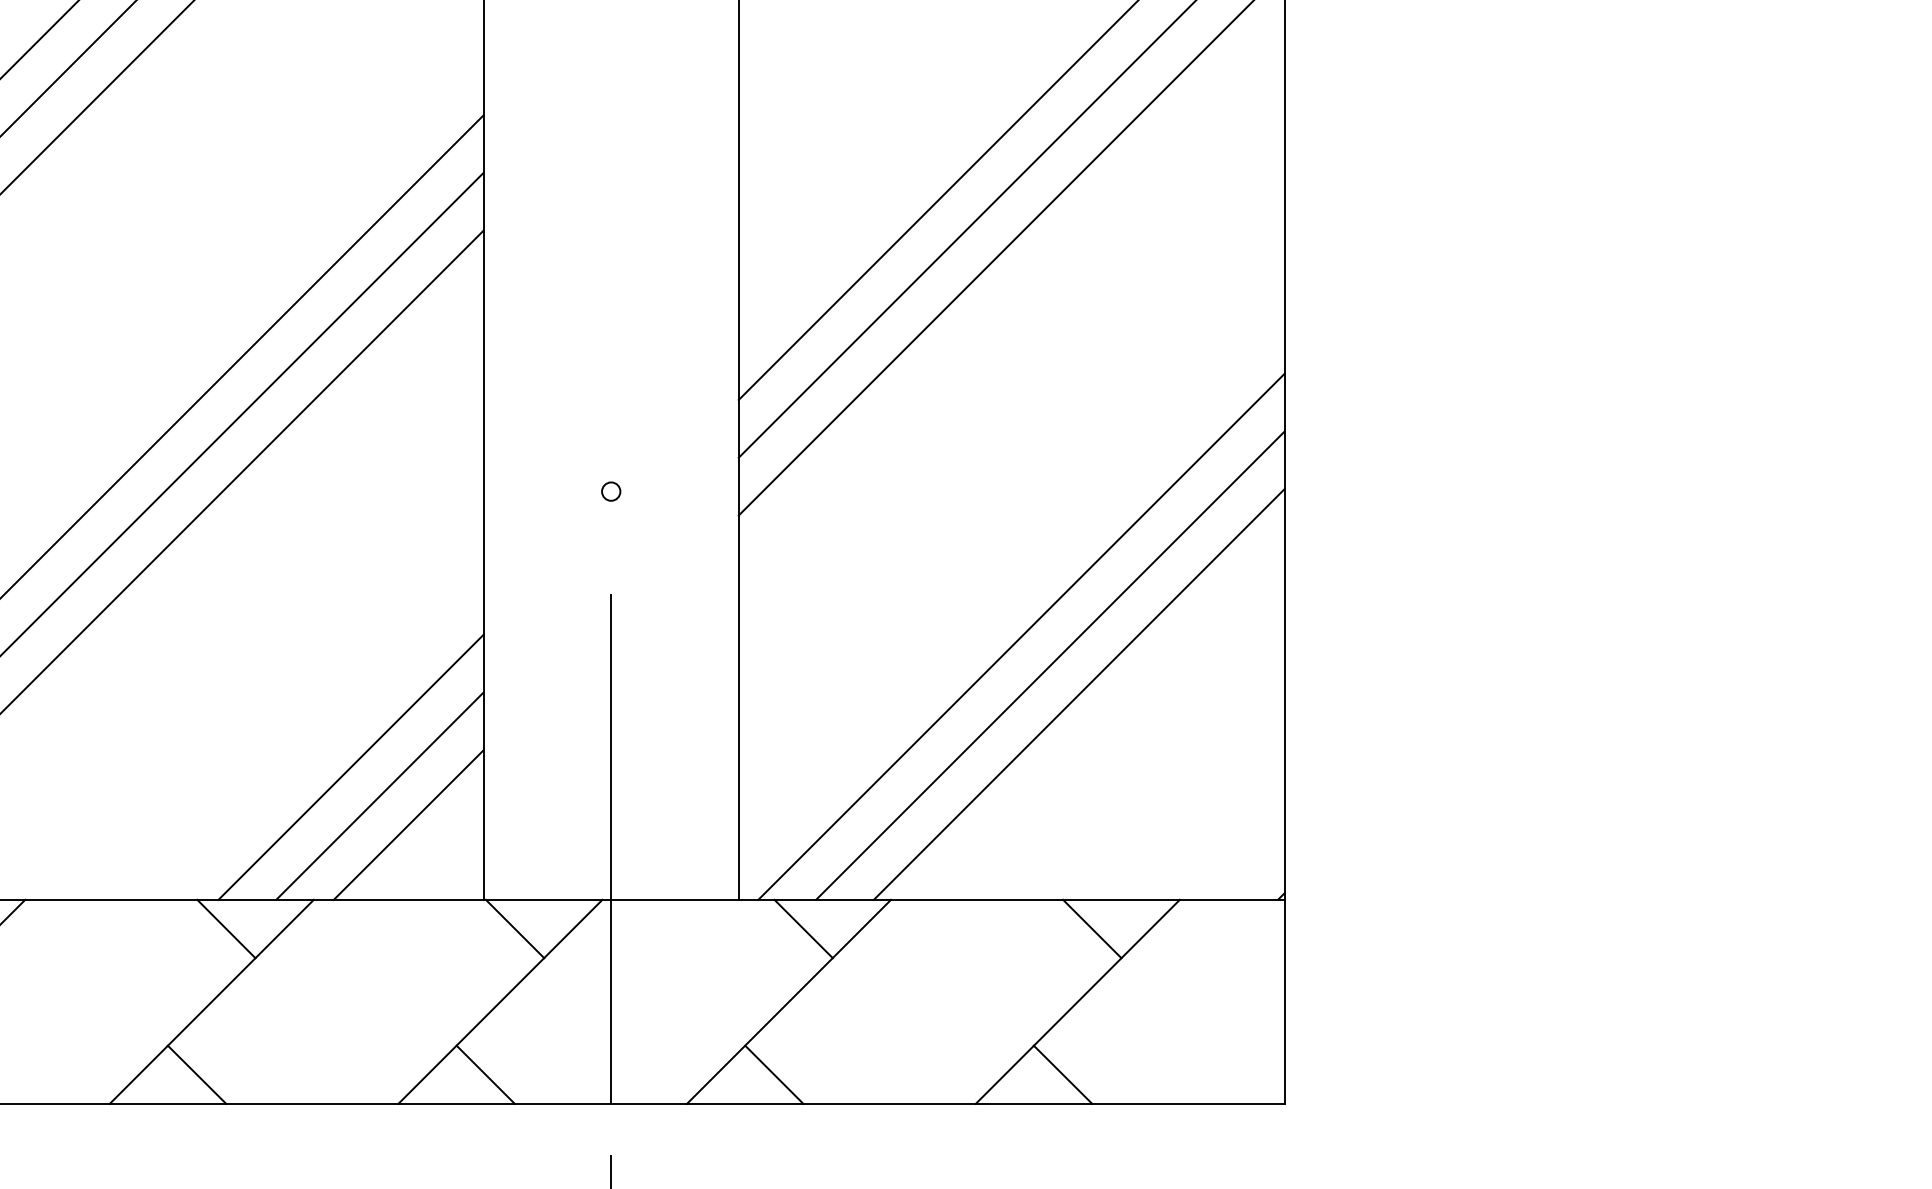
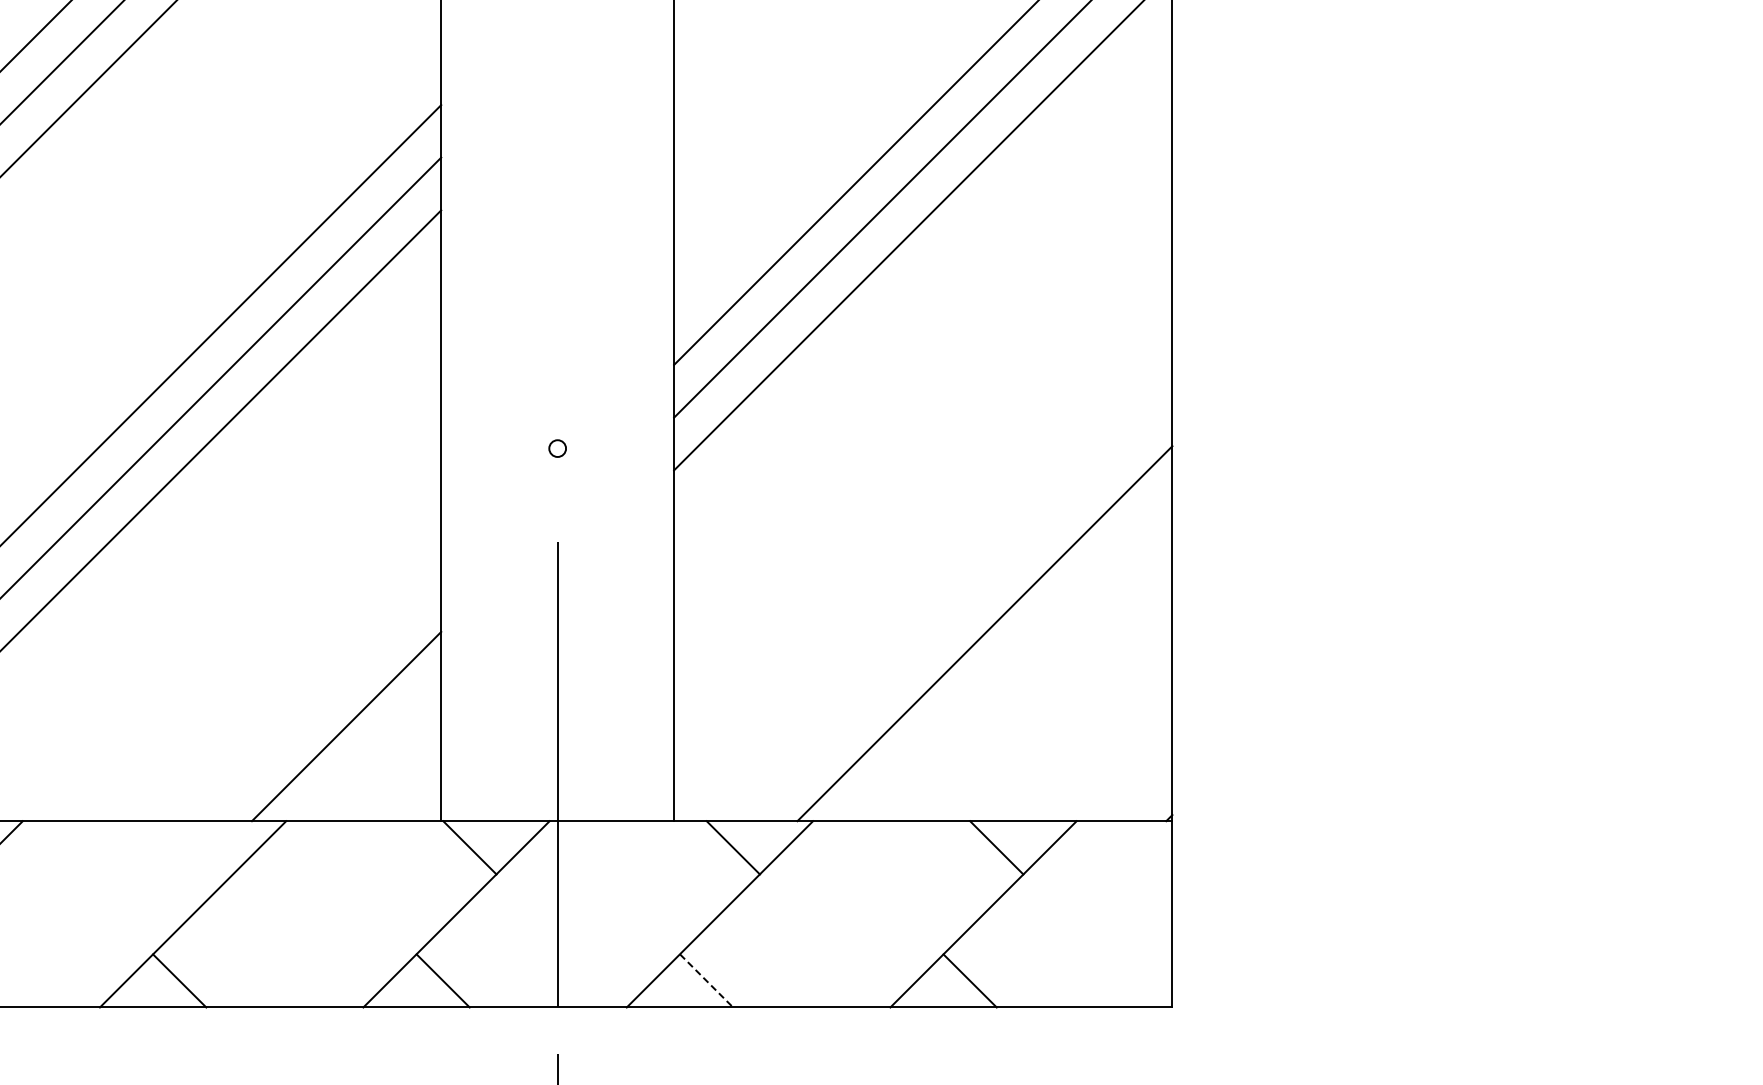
line: (1021, 636) -> (932, 580), removed
line: (1050, 665) -> (958, 607), removed
line: (351, 767) -> (320, 700), removed
line: (408, 824) -> (372, 752), removed
line: (225, 928) -> (205, 847), removed
line: (774, 1074) -> (706, 980), solid -> dashed

